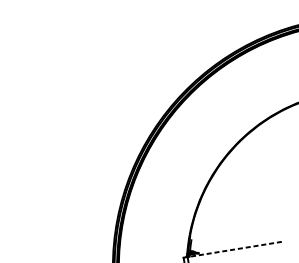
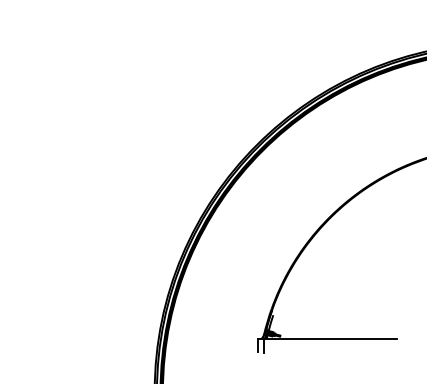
line: (234, 249) -> (329, 338), dashed -> solid

